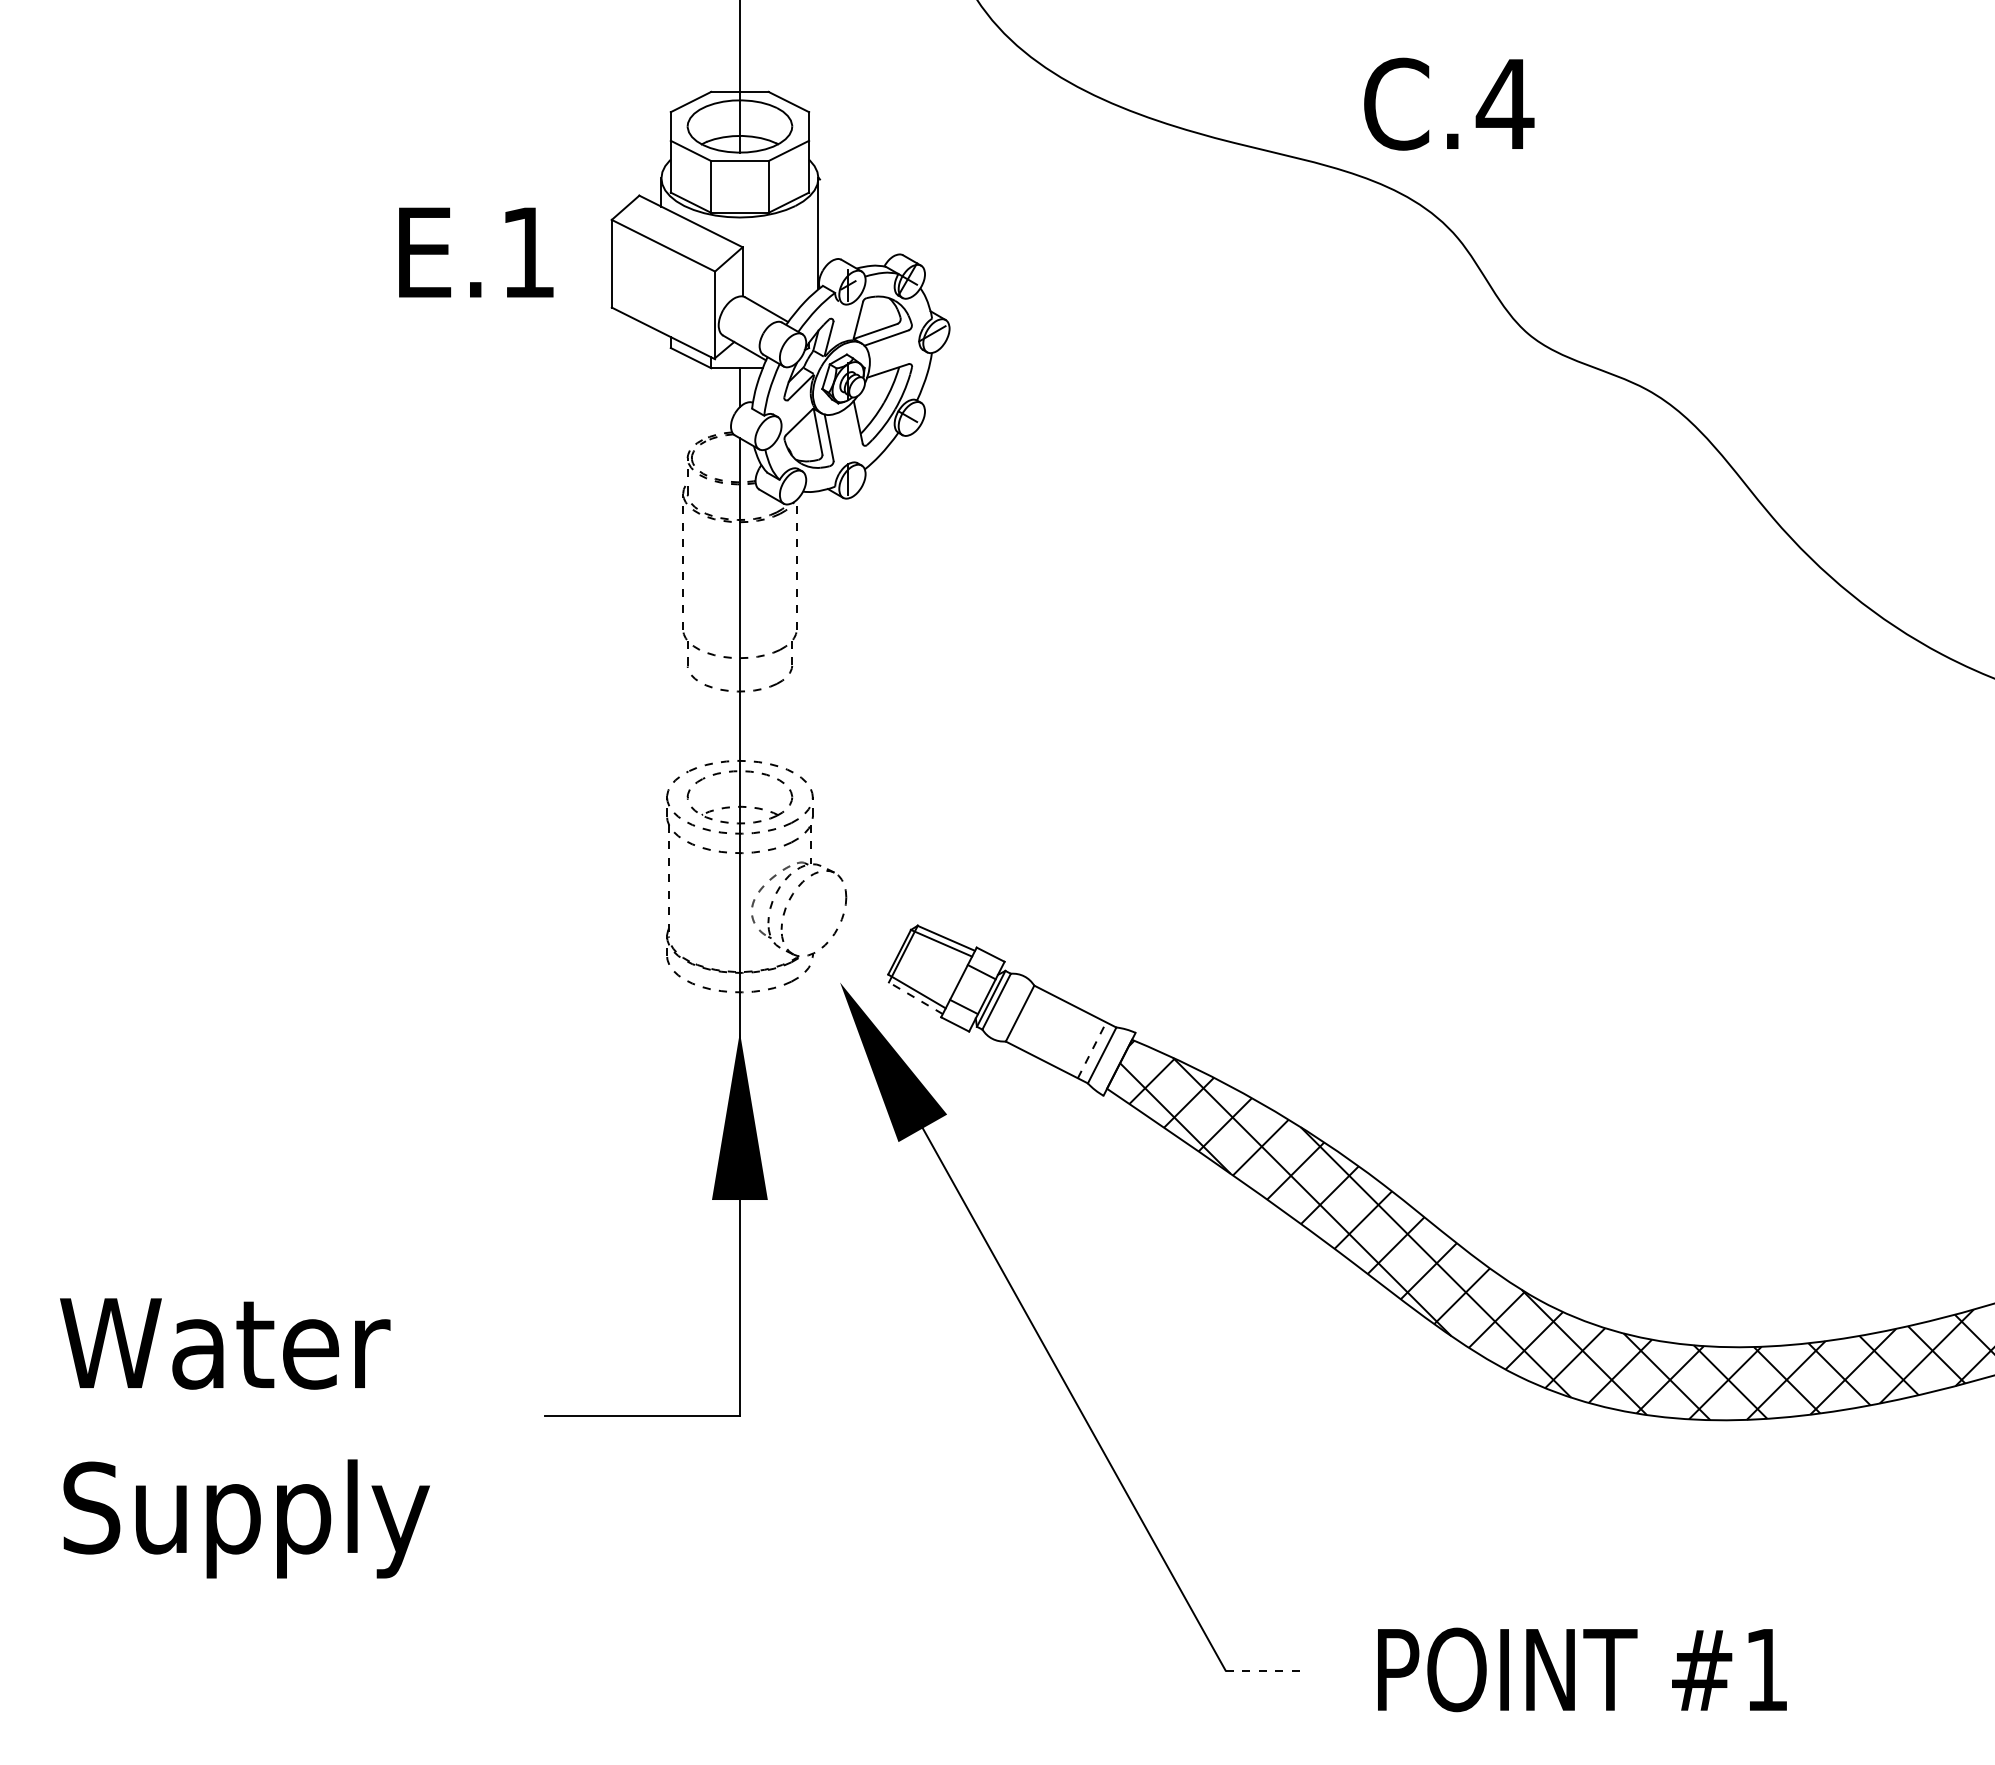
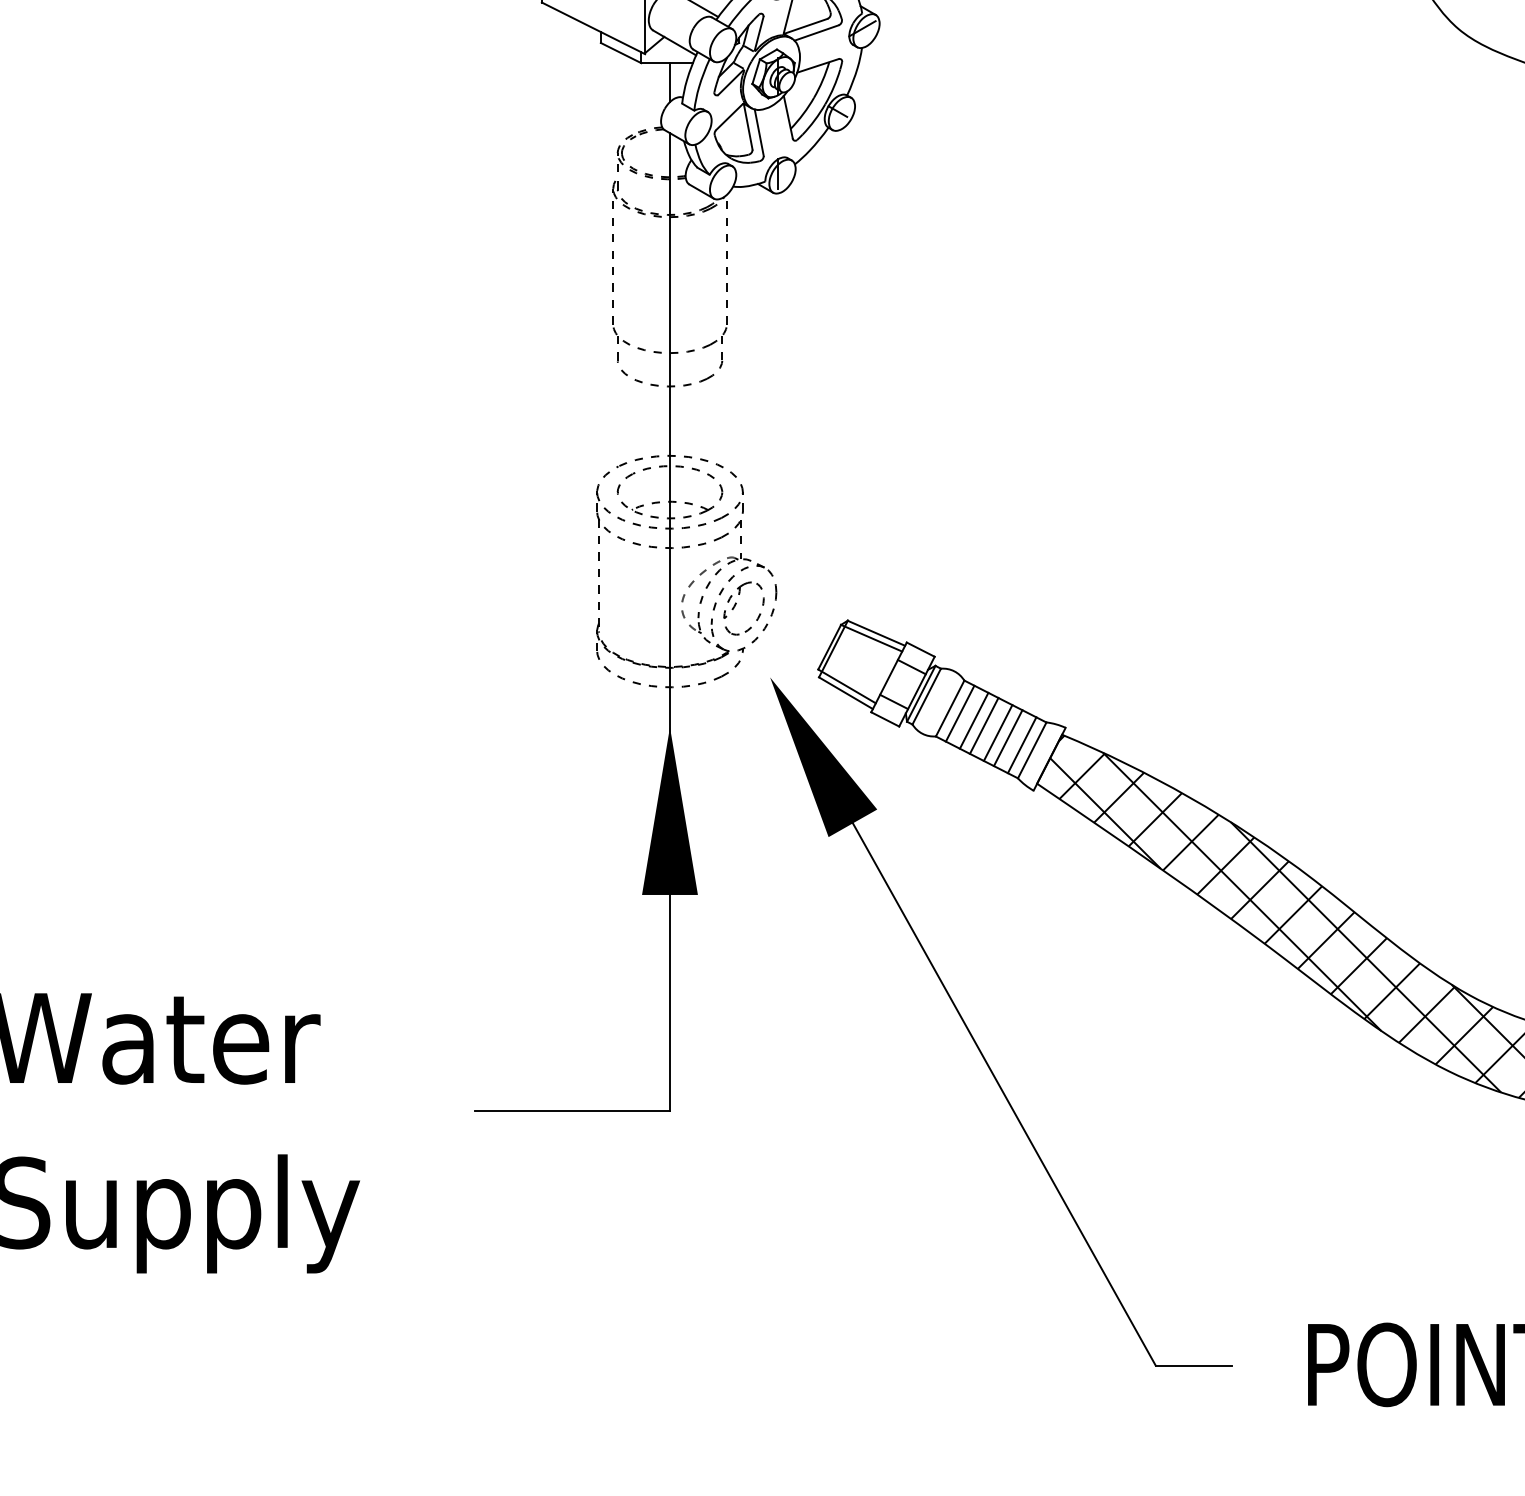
part: (806, 909) -> (736, 604), added
line: (915, 998) -> (845, 693), dashed -> solid
line: (1029, 1018) -> (959, 713), added
line: (1043, 1025) -> (973, 720), added
line: (1053, 1030) -> (983, 725), added
line: (1067, 1037) -> (997, 732), added
line: (1077, 1043) -> (1007, 738), added
line: (1092, 1049) -> (1022, 744), dashed -> solid
line: (1264, 1670) -> (1194, 1365), dashed -> solid

